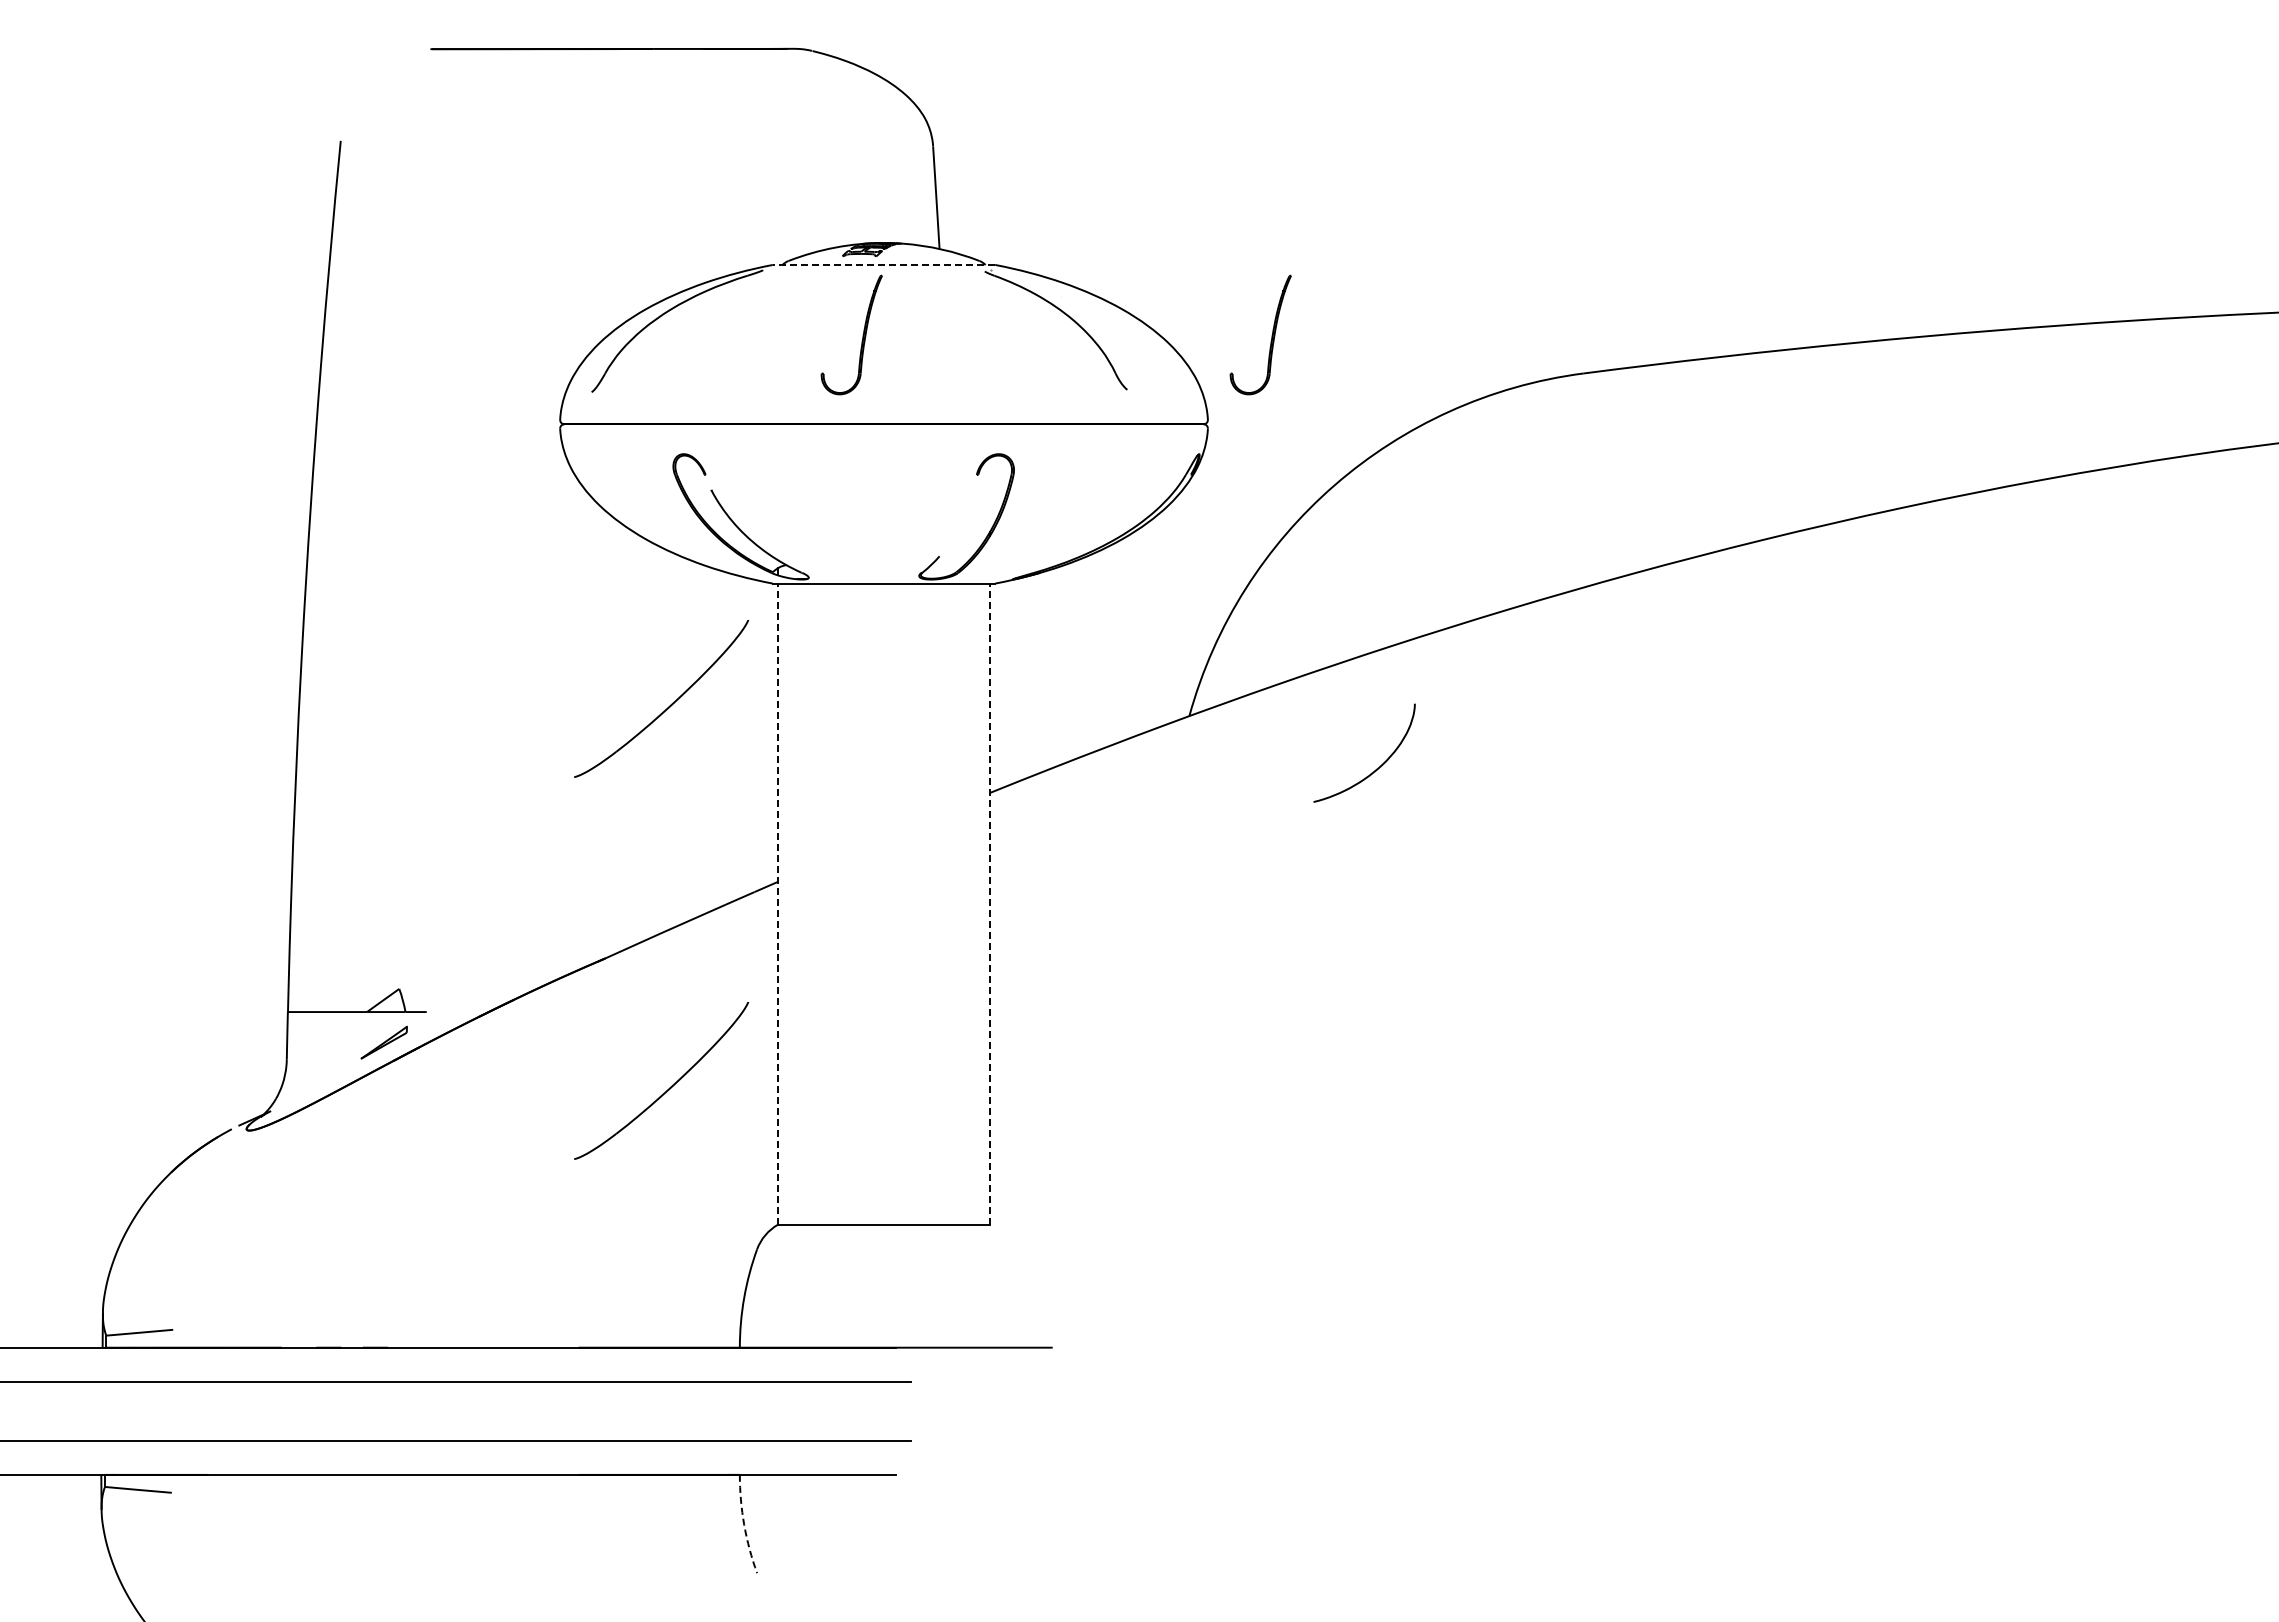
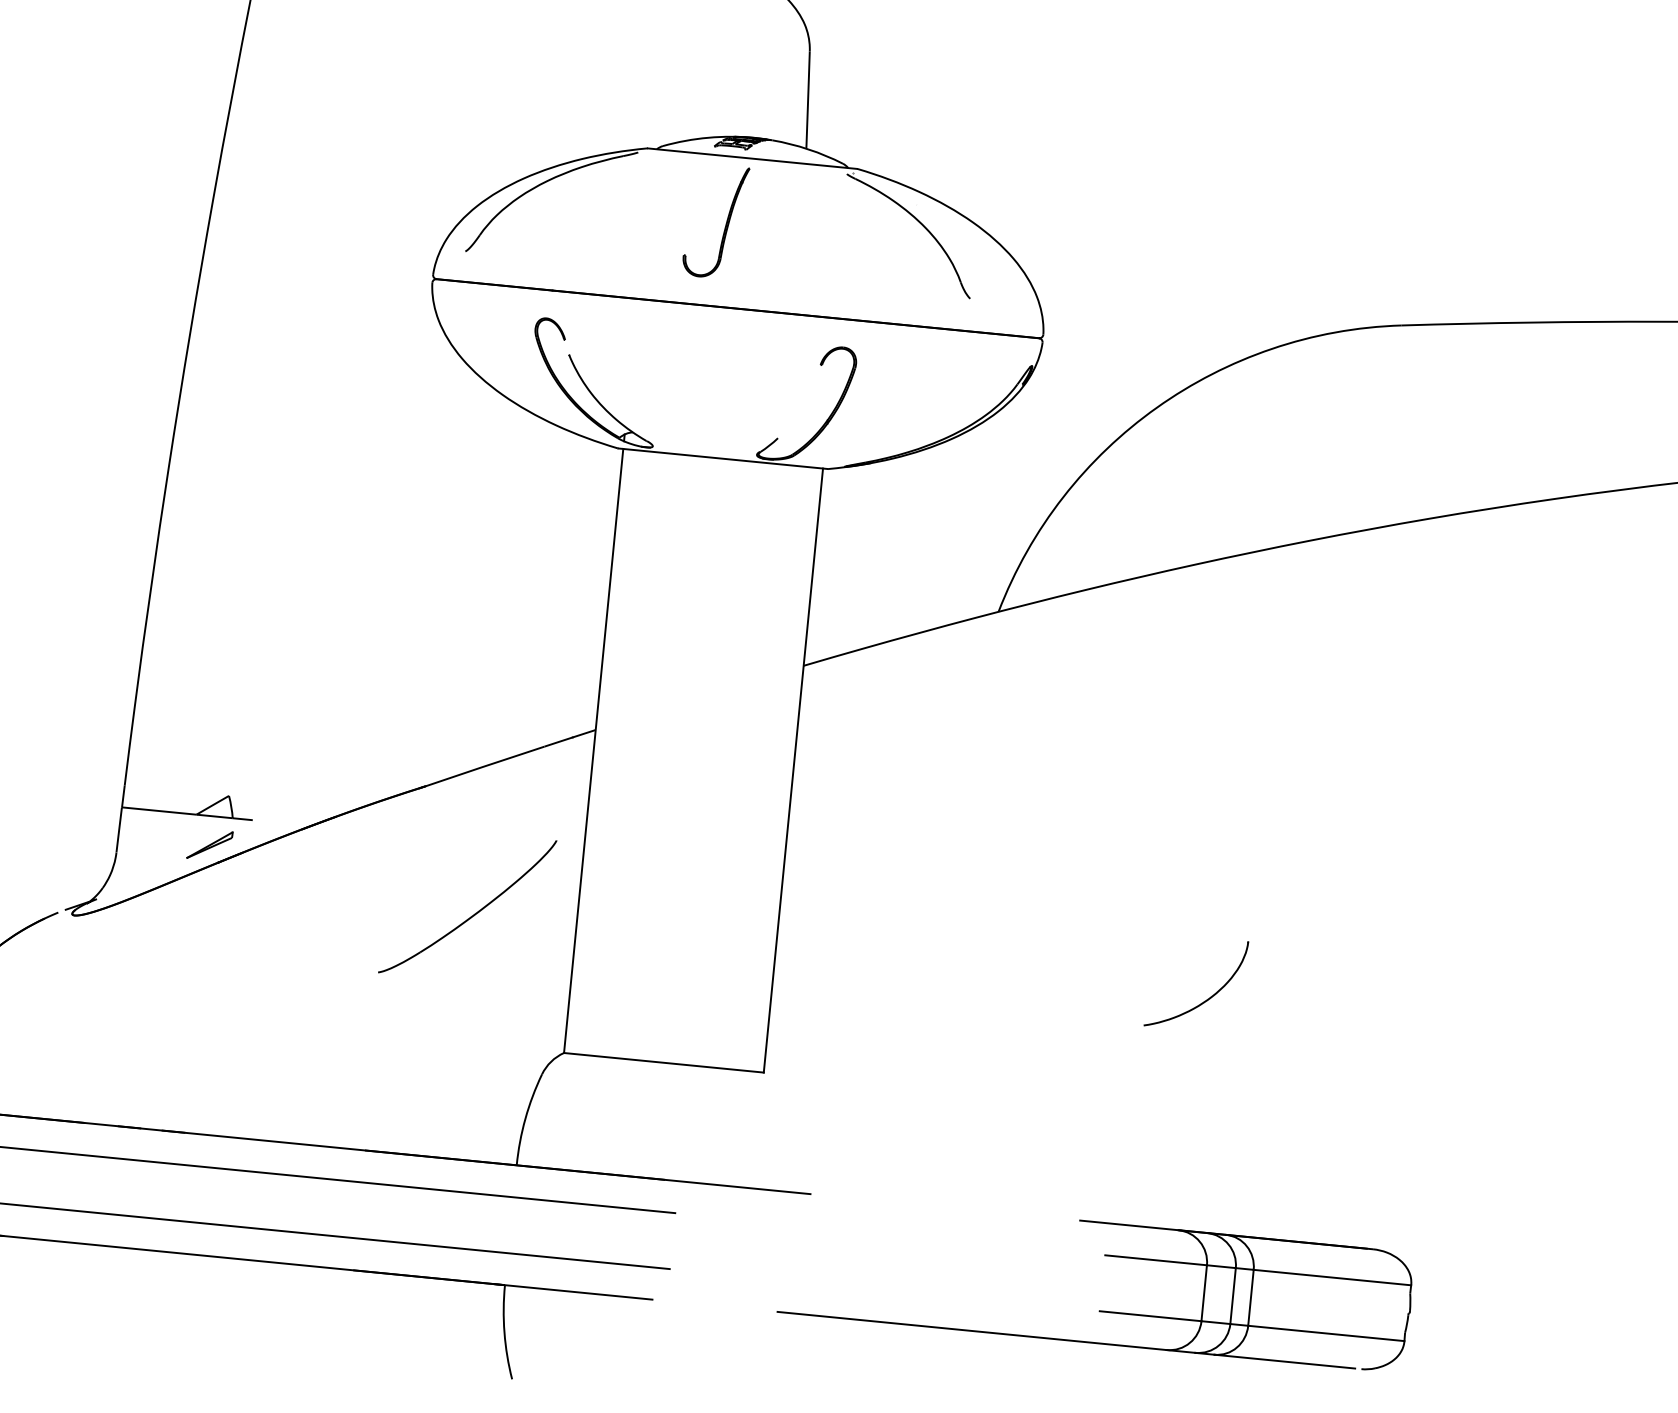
line: (883, 265) -> (752, 159), dashed -> solid
part: (1271, 335) -> (1111, 260), removed
part: (669, 705) -> (509, 553), removed
part: (1376, 768) -> (1206, 999), moved
line: (778, 904) -> (594, 751), dashed -> solid
line: (990, 904) -> (793, 770), dashed -> solid
part: (1367, 1382) -> (1104, 1256), added
arc: (744, 1524) -> (504, 1332), dashed -> solid

